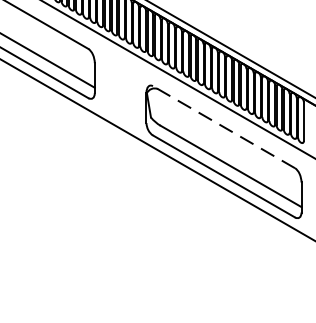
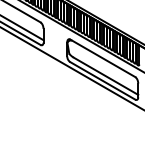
line: (223, 127) -> (102, 58), dashed -> solid

